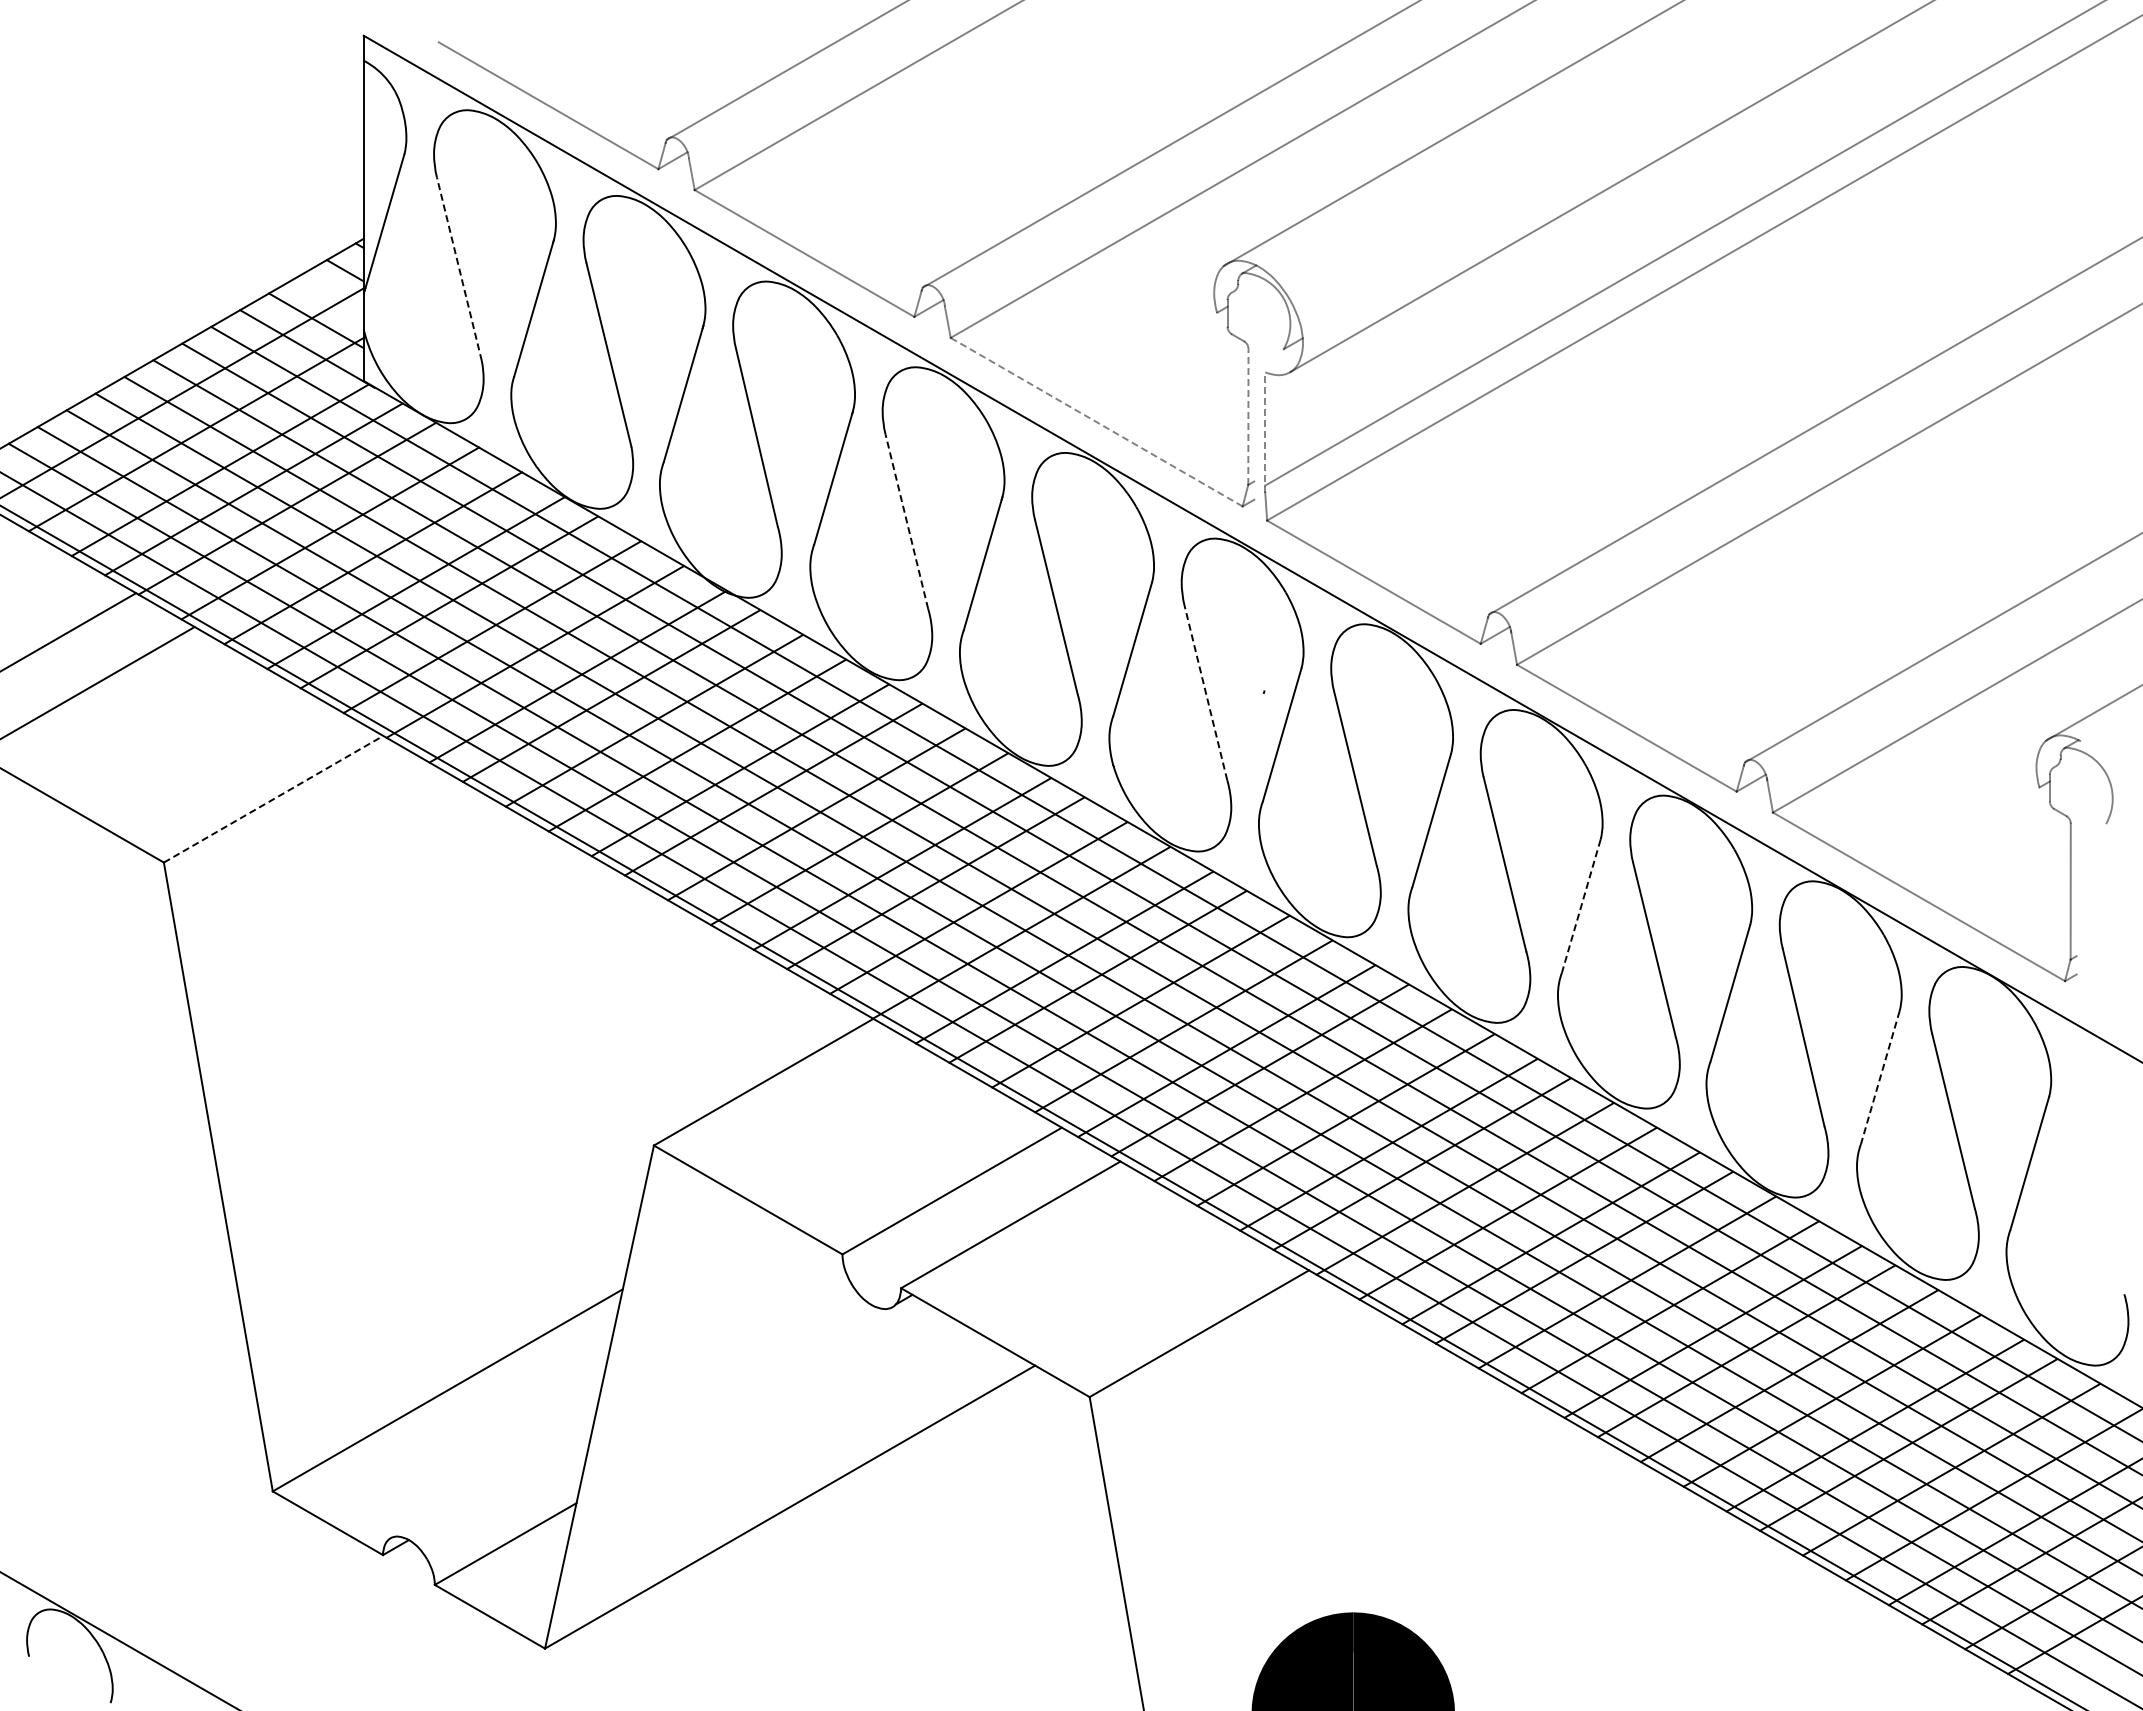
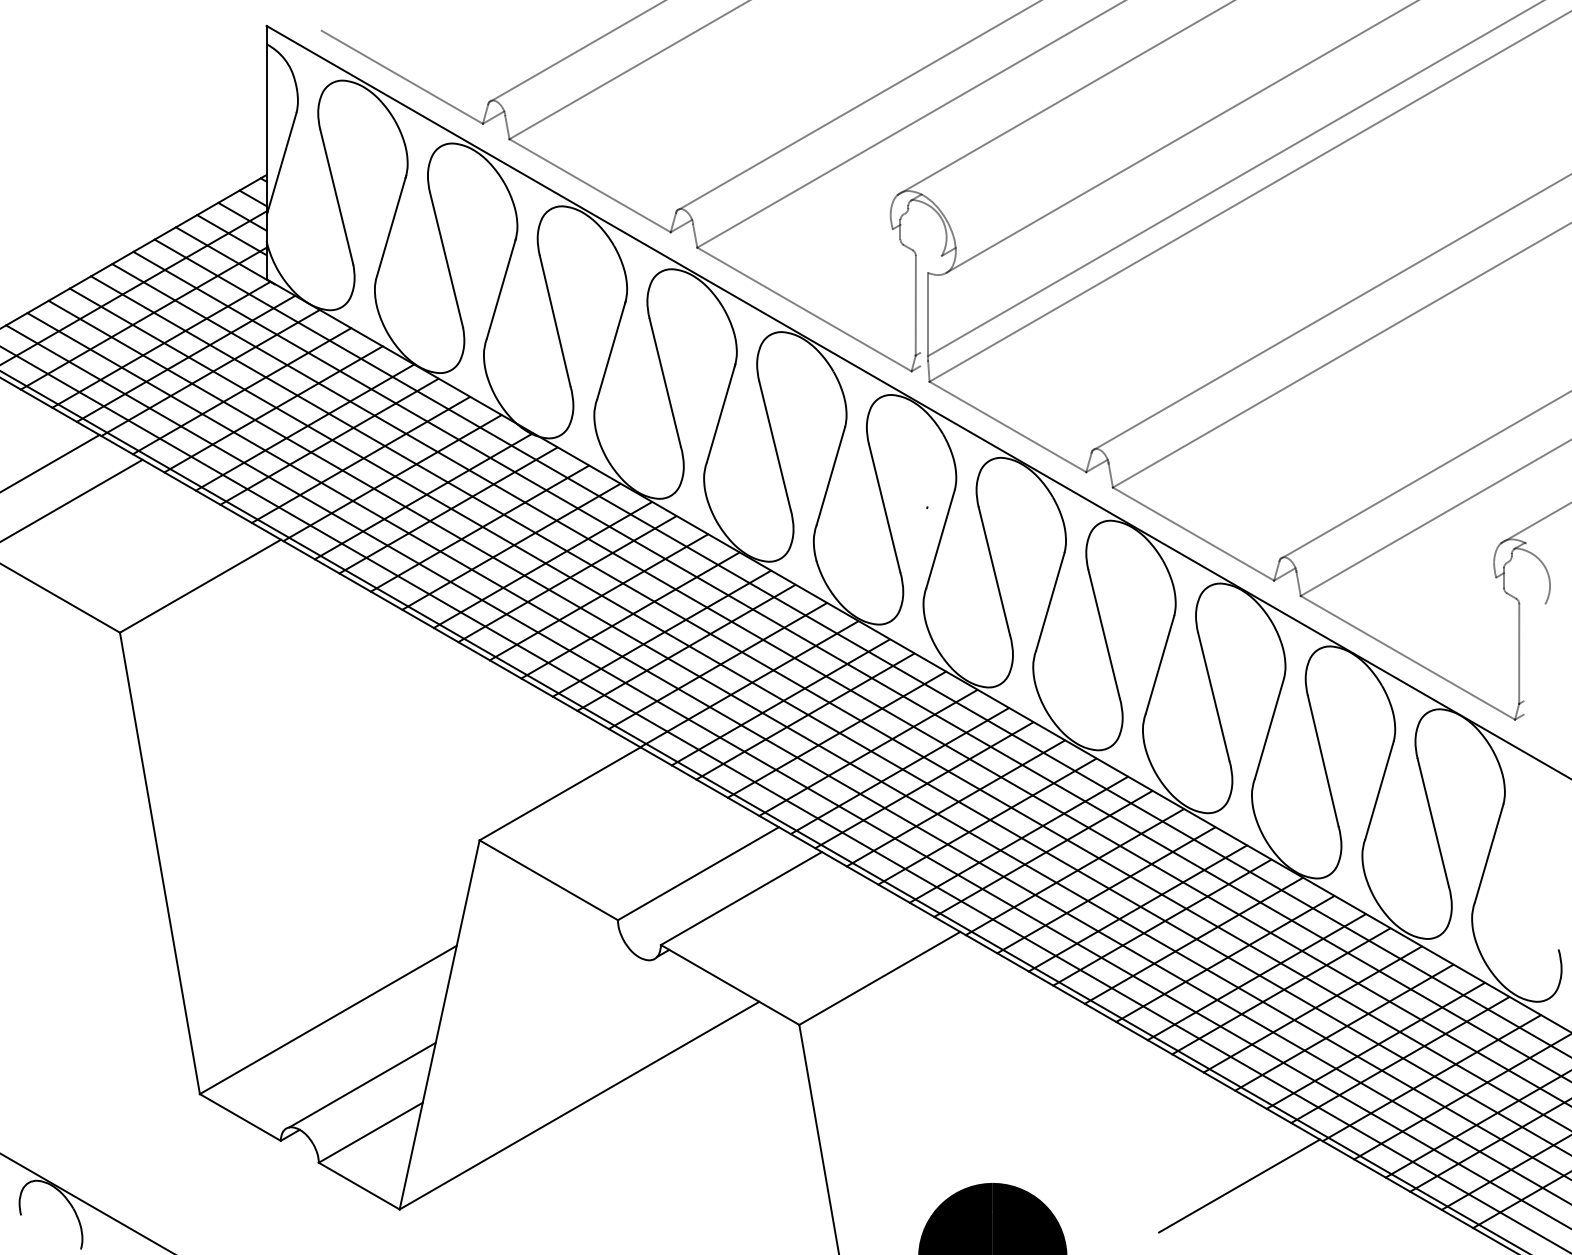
line: (459, 268) -> (336, 196), dashed -> solid
line: (330, 295) -> (242, 216), added
line: (1248, 417) -> (915, 306), dashed -> solid
line: (1096, 422) -> (804, 309), dashed -> solid
line: (1265, 432) -> (928, 317), dashed -> solid
line: (906, 521) -> (664, 382), dashed -> solid
line: (1205, 693) -> (884, 508), dashed -> solid
line: (273, 799) -> (200, 586), dashed -> solid
line: (1581, 906) -> (1160, 664), dashed -> solid
line: (1880, 1078) -> (1379, 791), dashed -> solid
line: (494, 1478) -> (362, 1084), added
line: (1689, 1616) -> (1239, 1185), added

